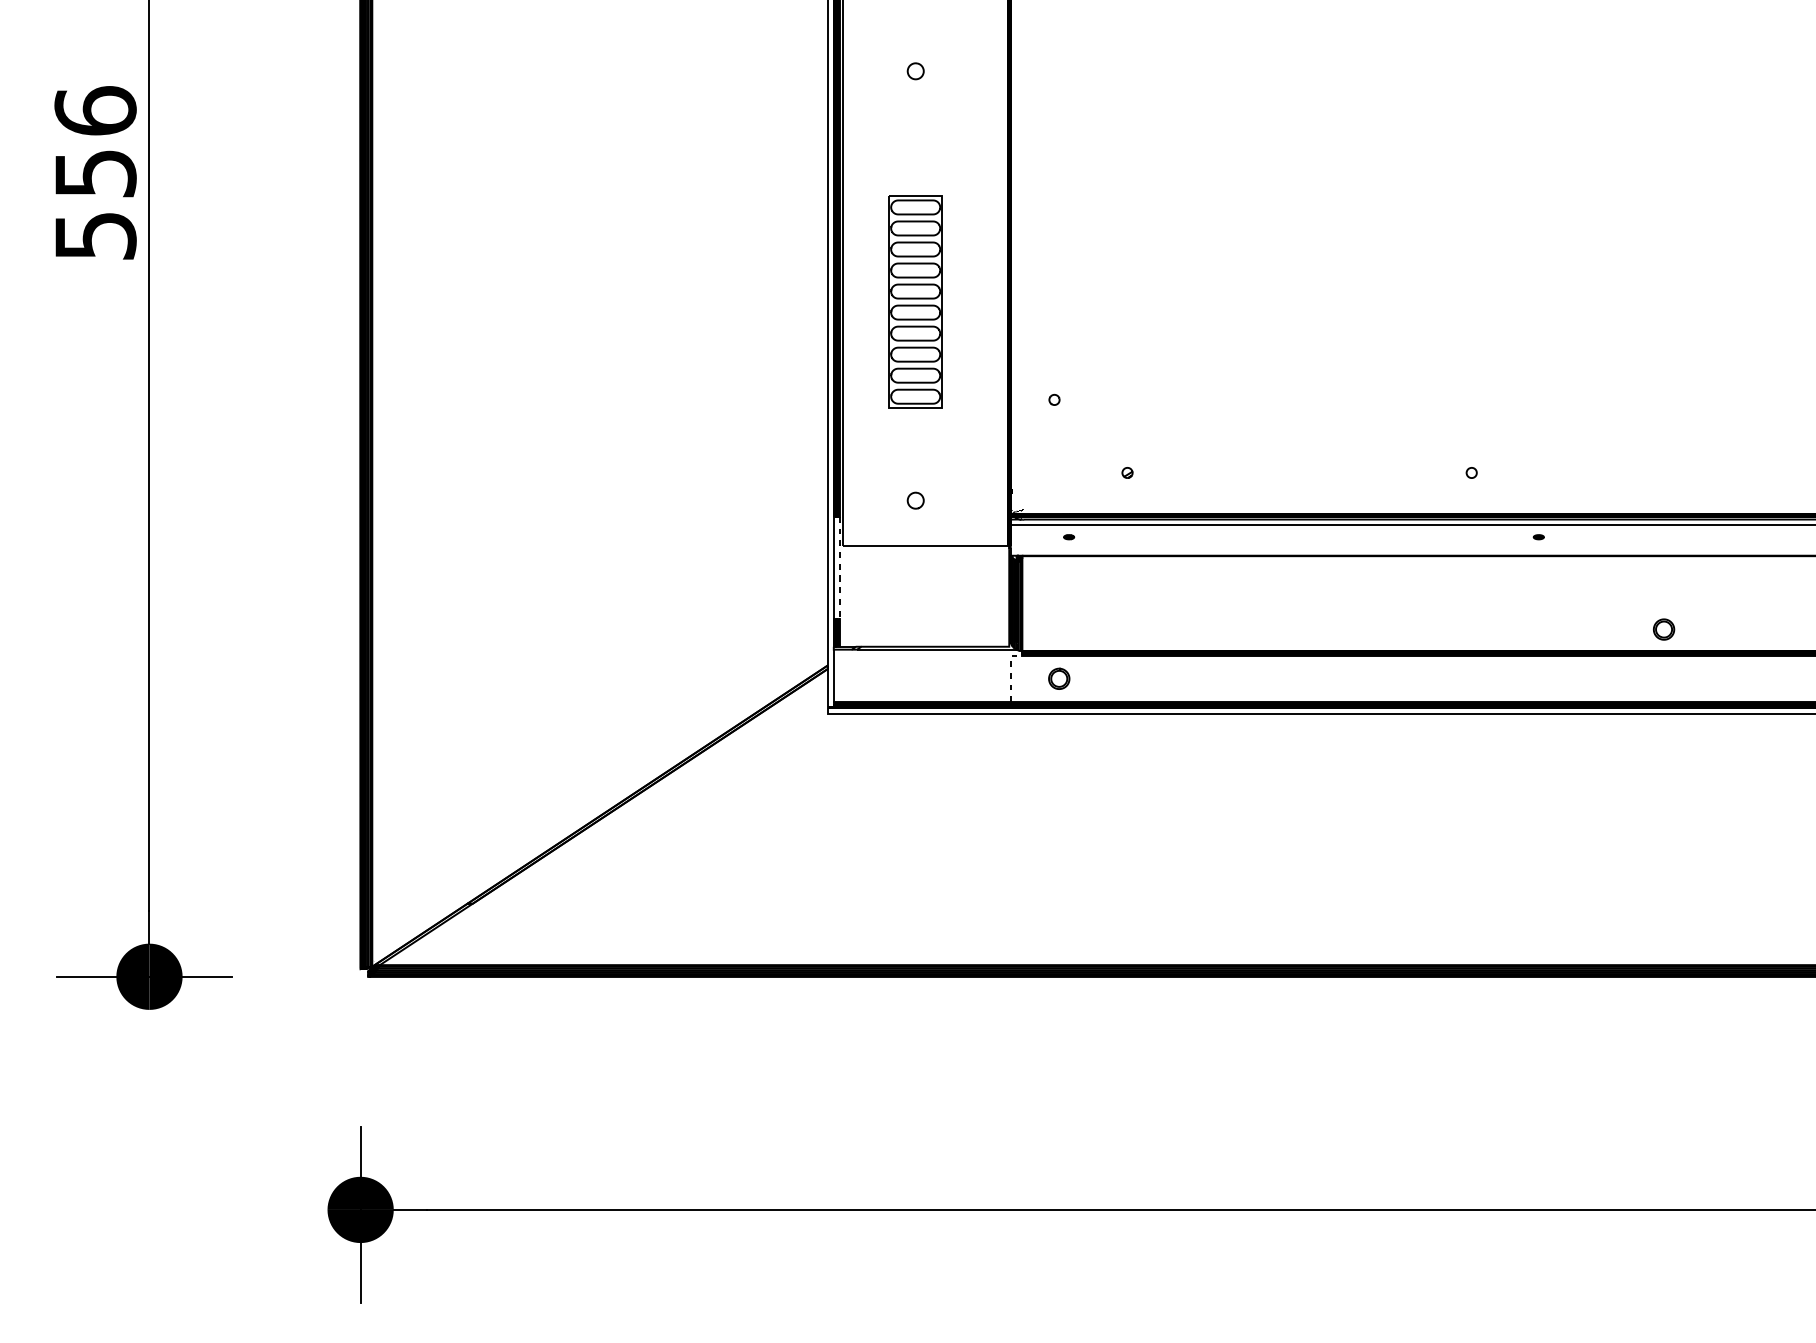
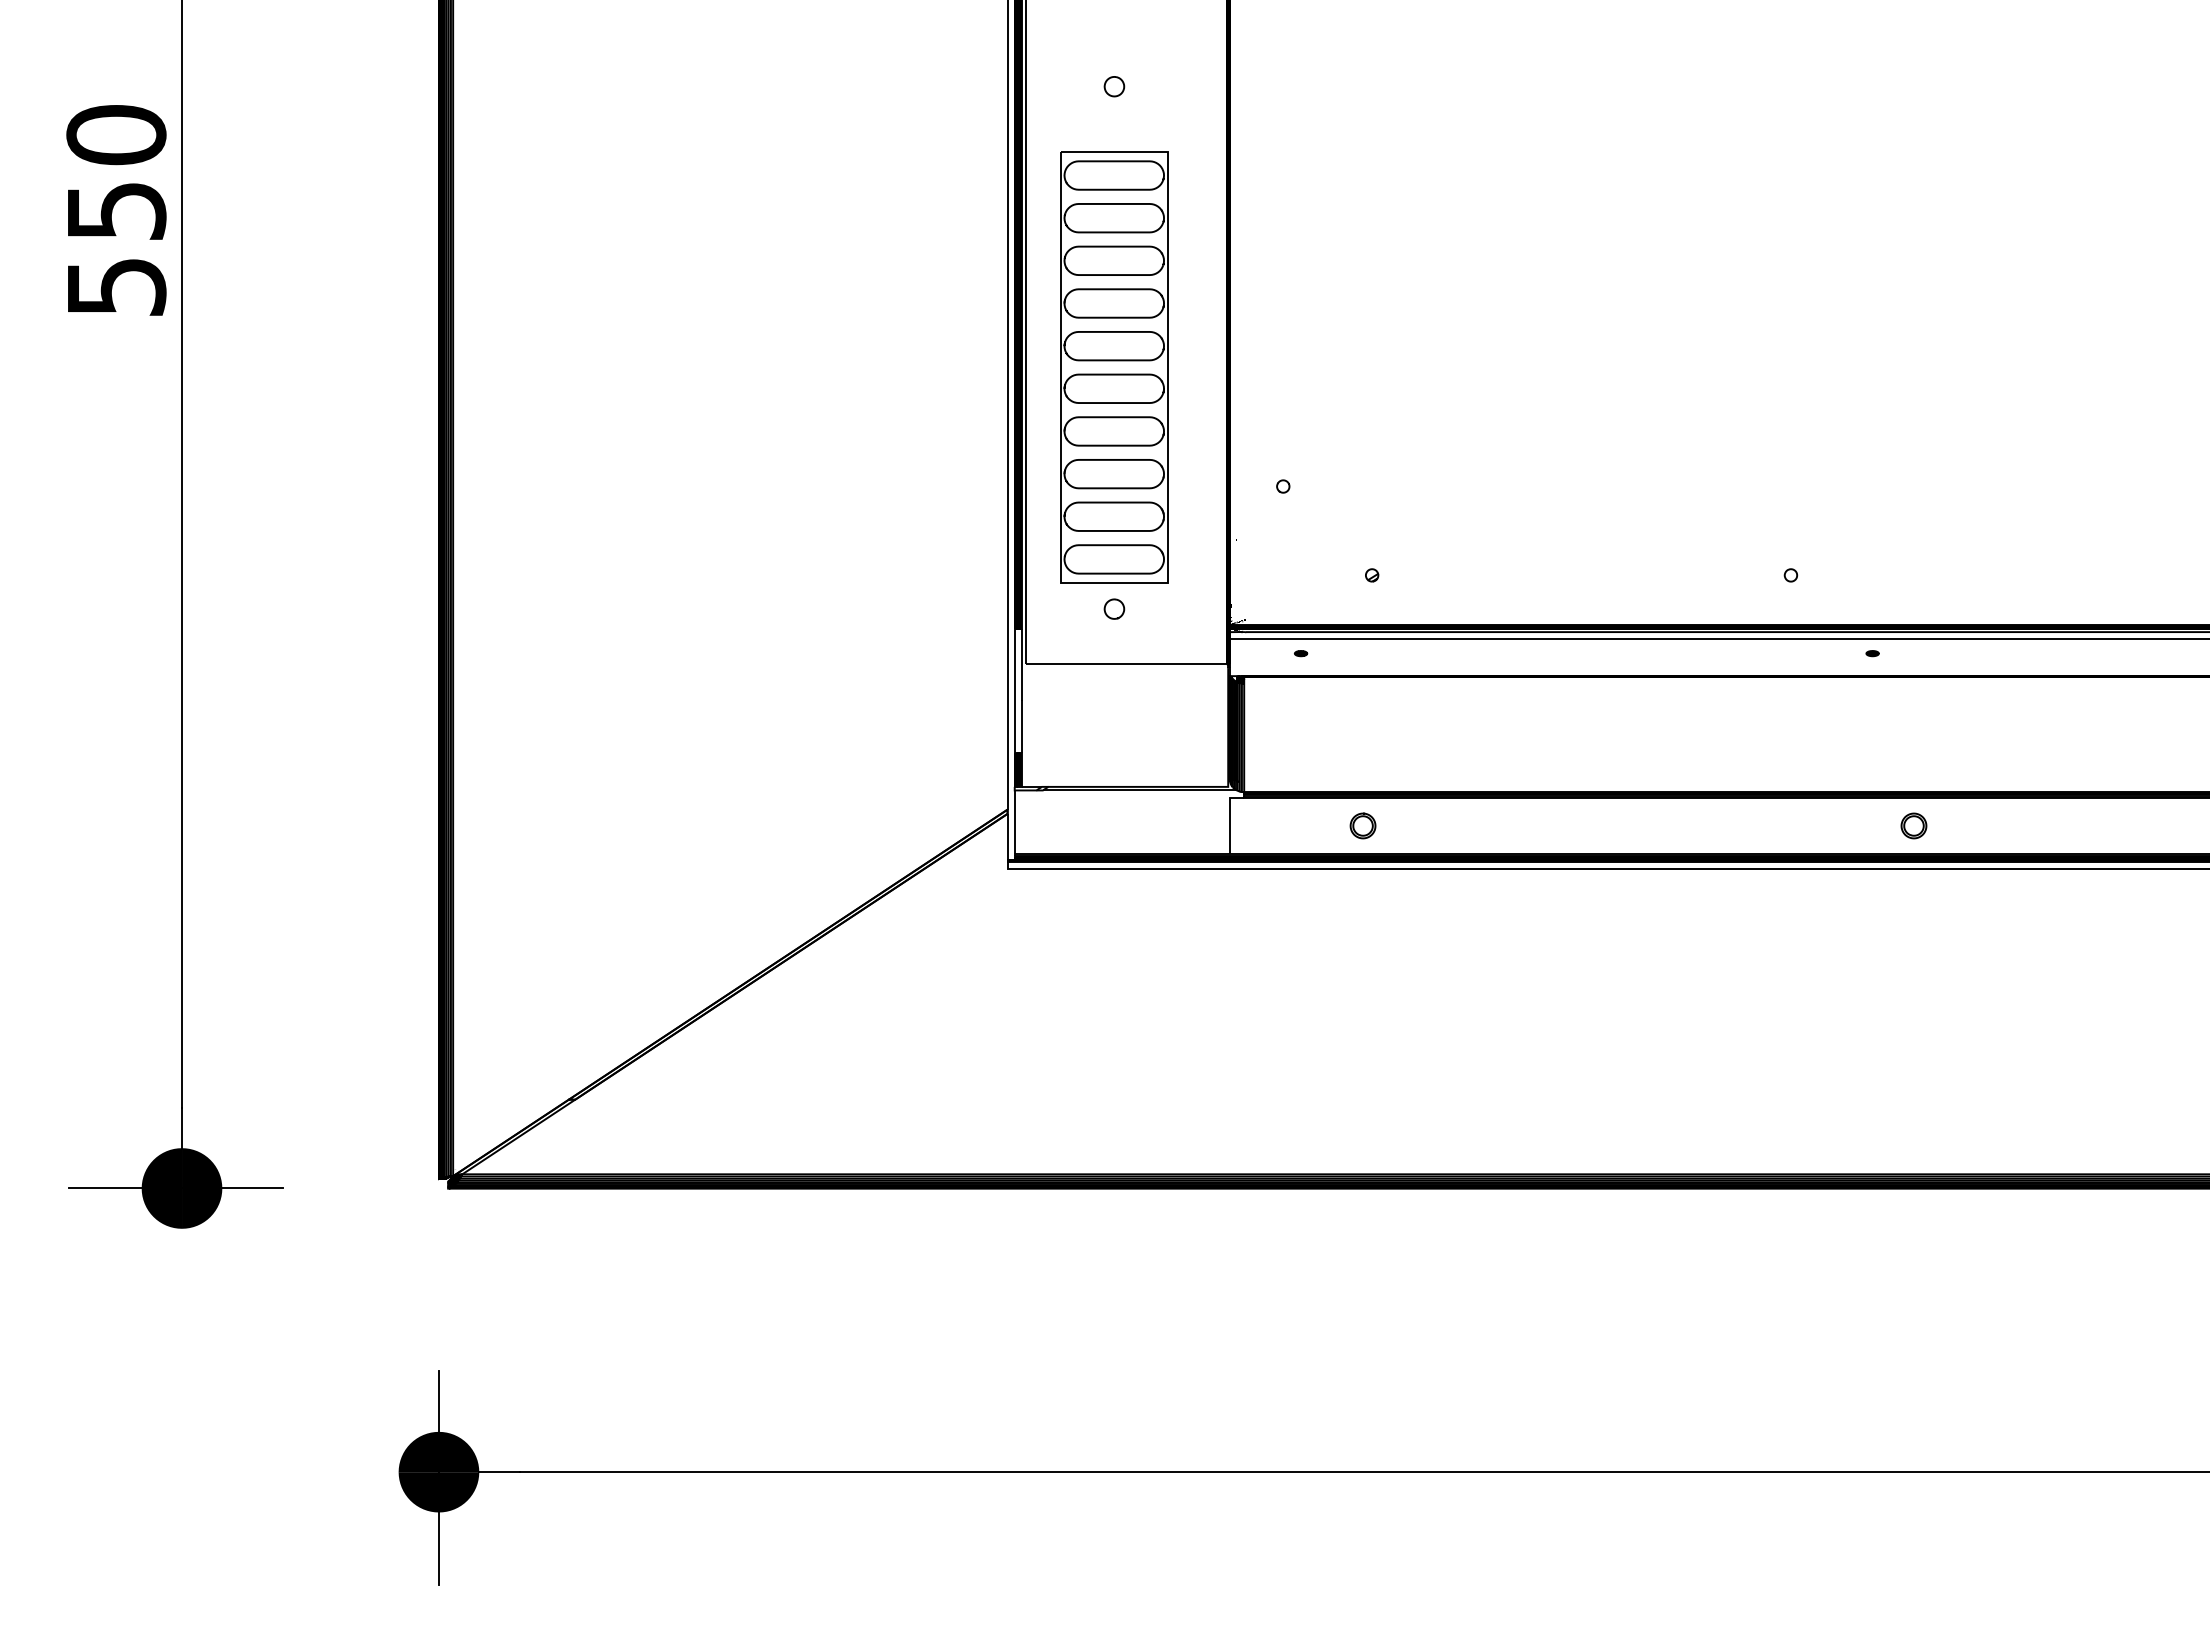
text: (95, 110) -> (116, 134), 556 -> 550
part: (915, 302) -> (1114, 367), size x1.67
line: (839, 568) -> (1021, 691), dashed -> solid
part: (1663, 629) -> (1913, 825), moved
line: (1010, 671) -> (1229, 817), dashed -> solid
part: (1058, 678) -> (1362, 825), moved

